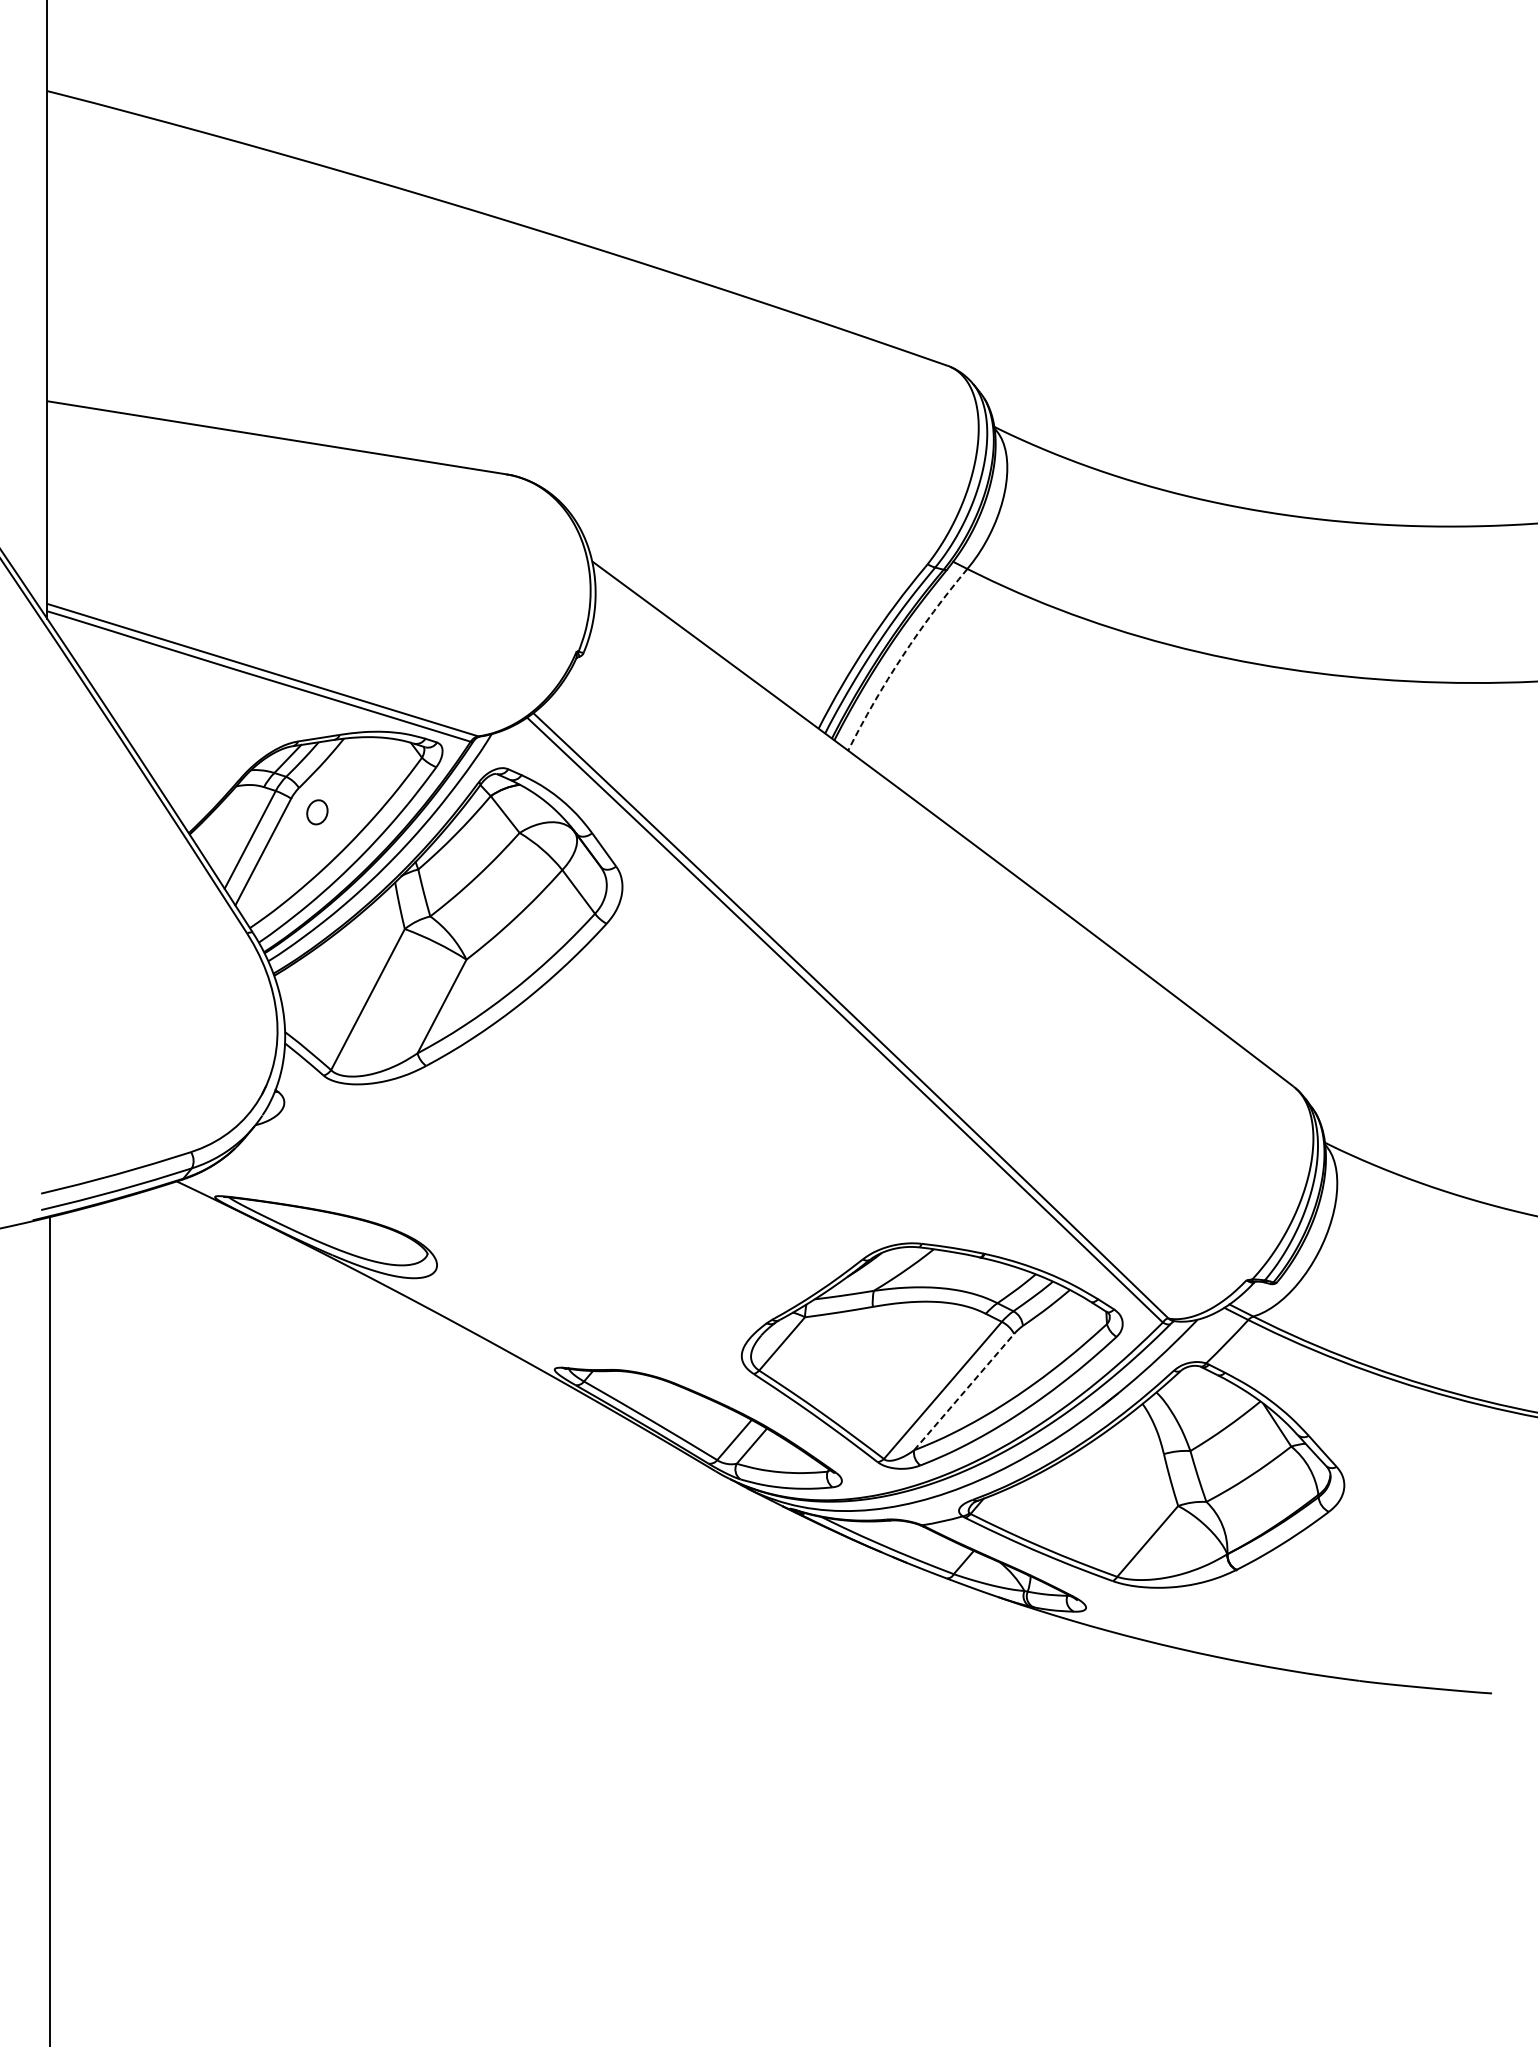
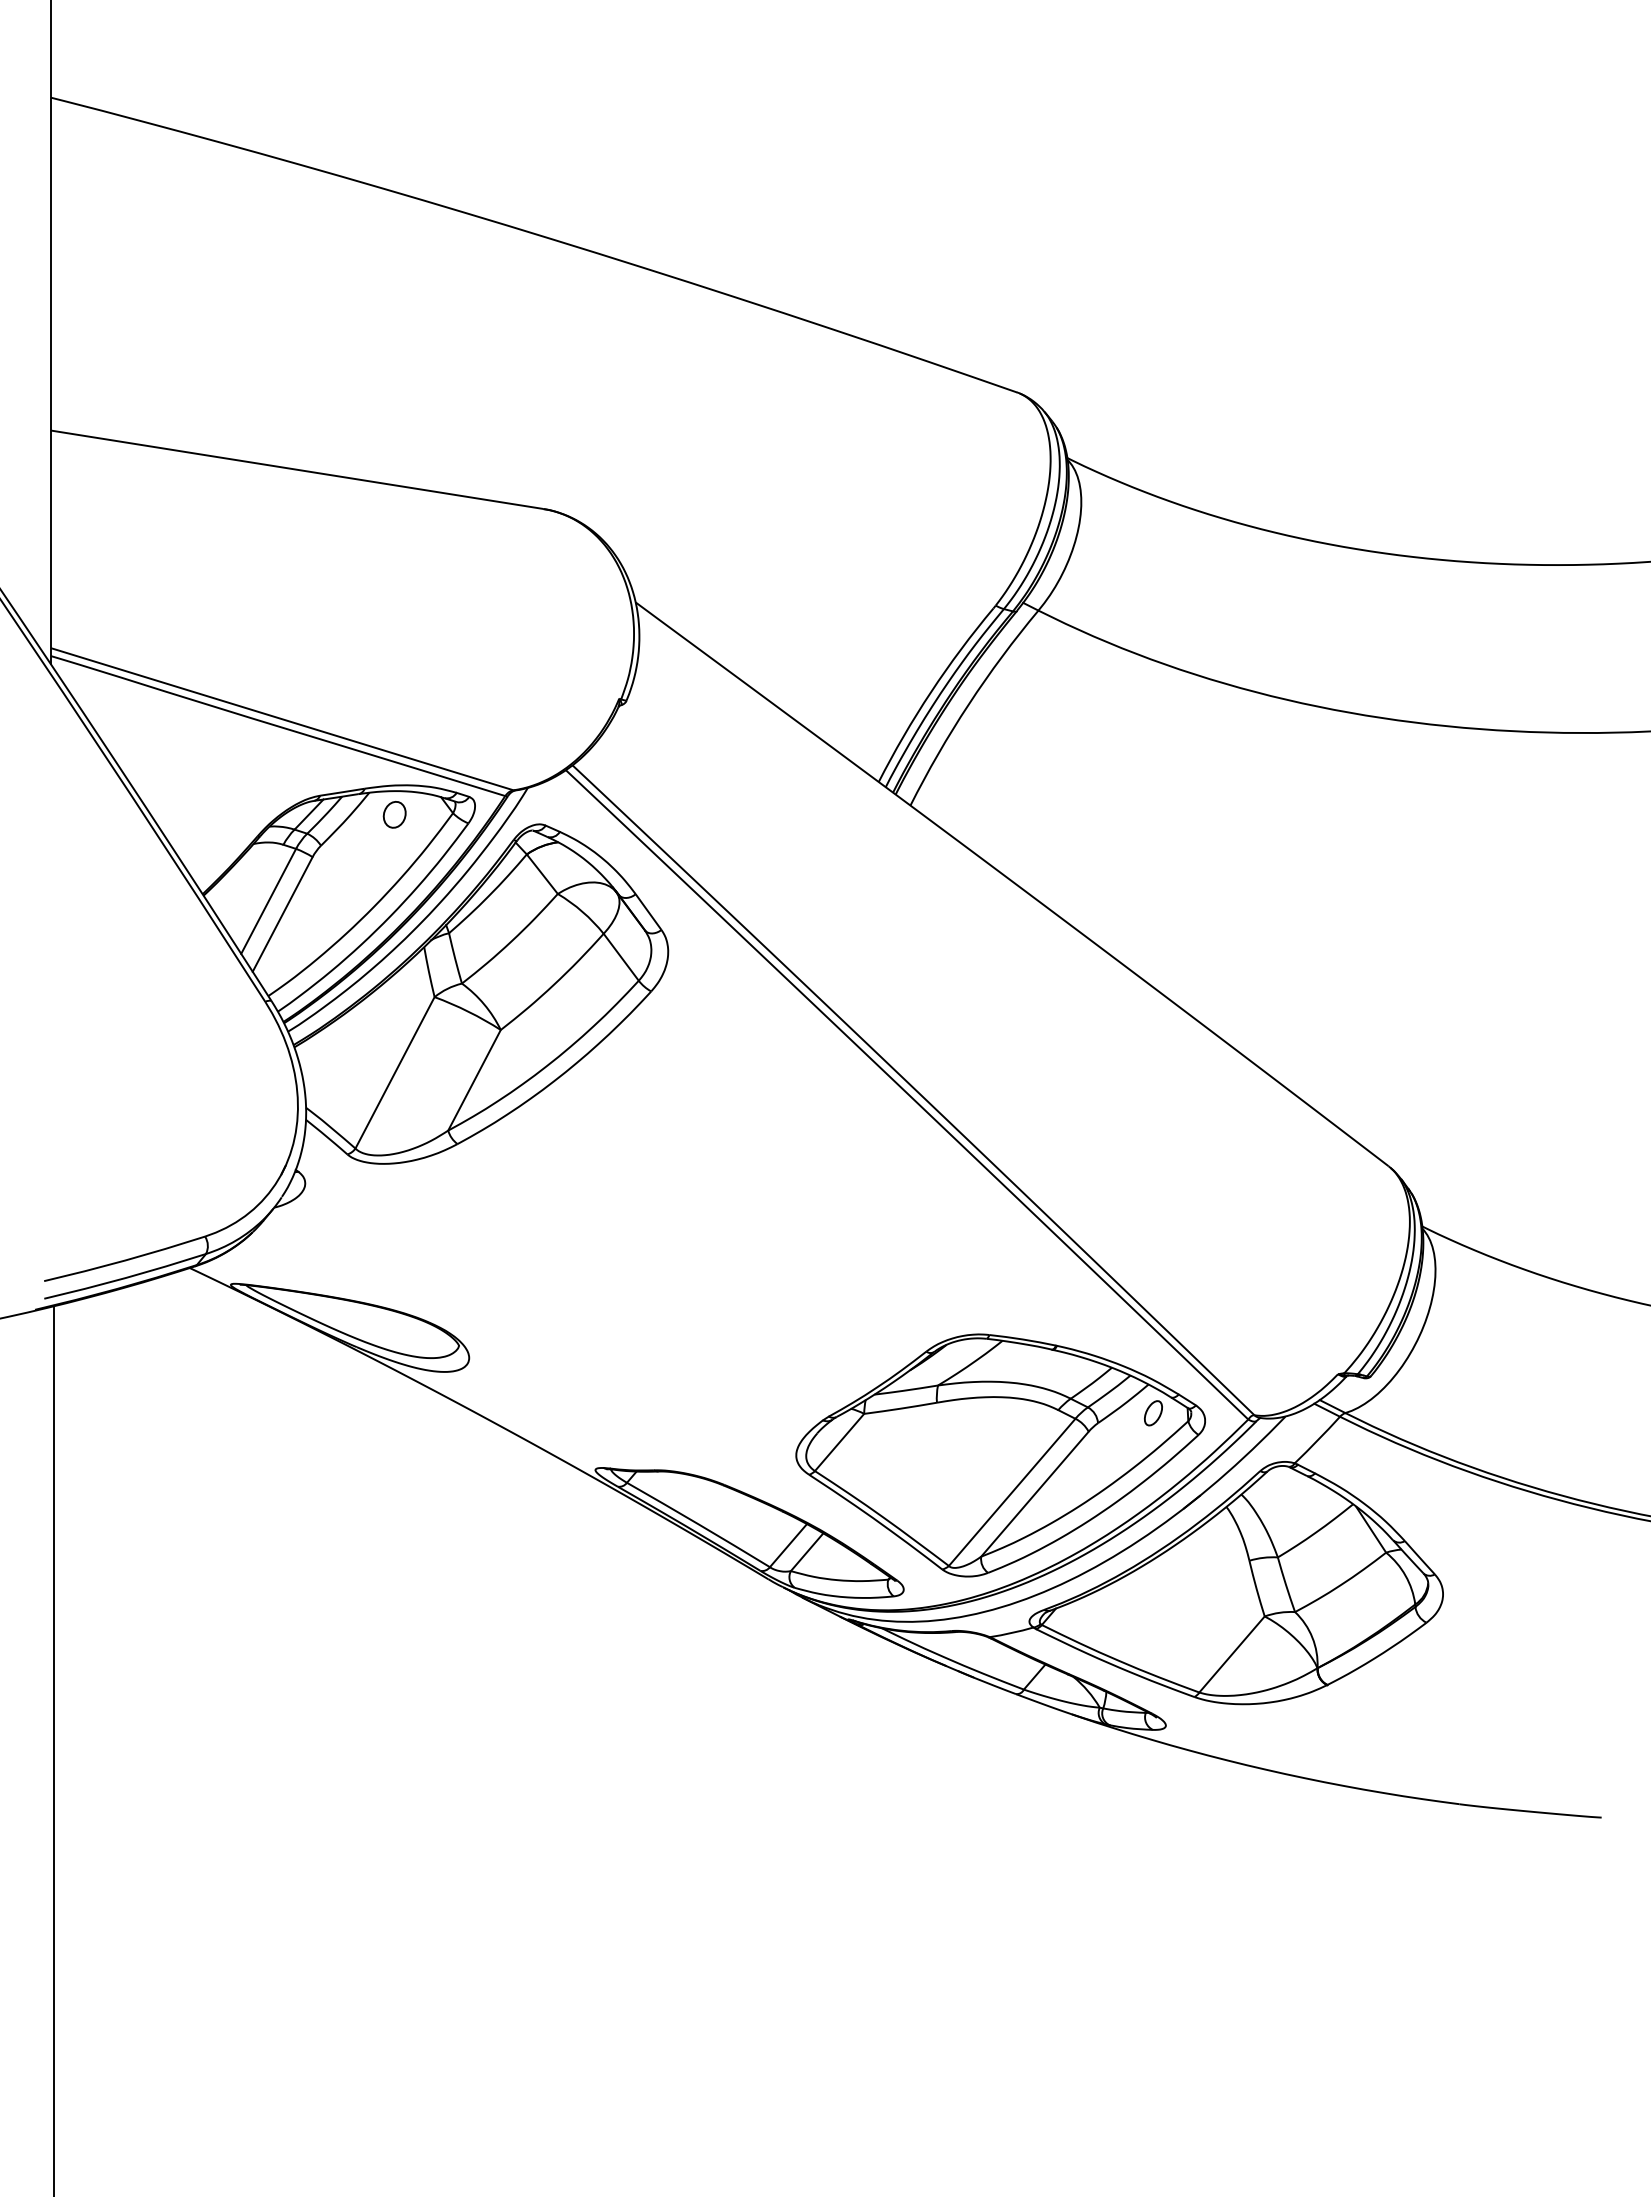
arc: (902, 656) -> (968, 704), dashed -> solid
part: (317, 812) -> (394, 814), moved
part: (1074, 1316) -> (1153, 1413), added
line: (964, 1391) -> (1035, 1493), dashed -> solid

